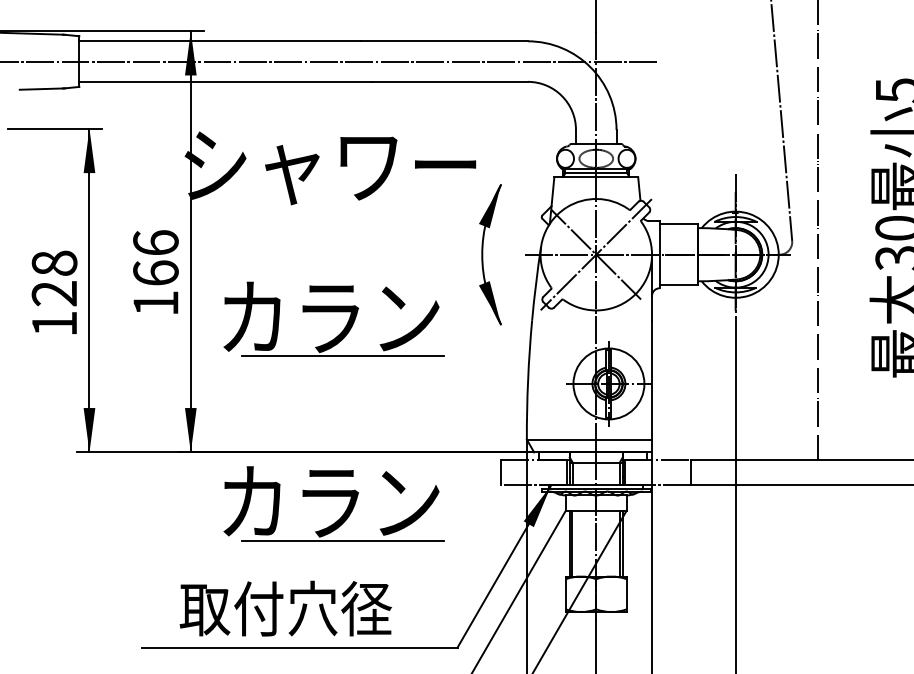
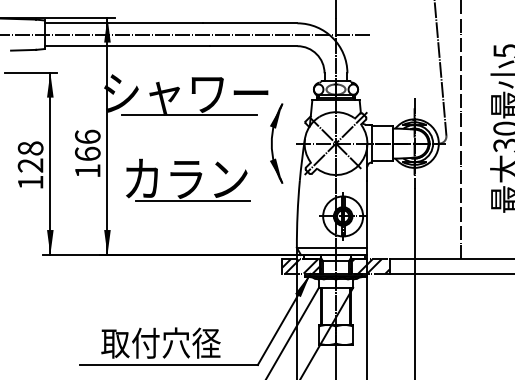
line: (336, 204) -> (189, 115), added
hatch: (533, 472) -> (300, 266), added
hatch: (657, 472) -> (370, 266), added
part: (334, 502) -> (188, 283), removed

